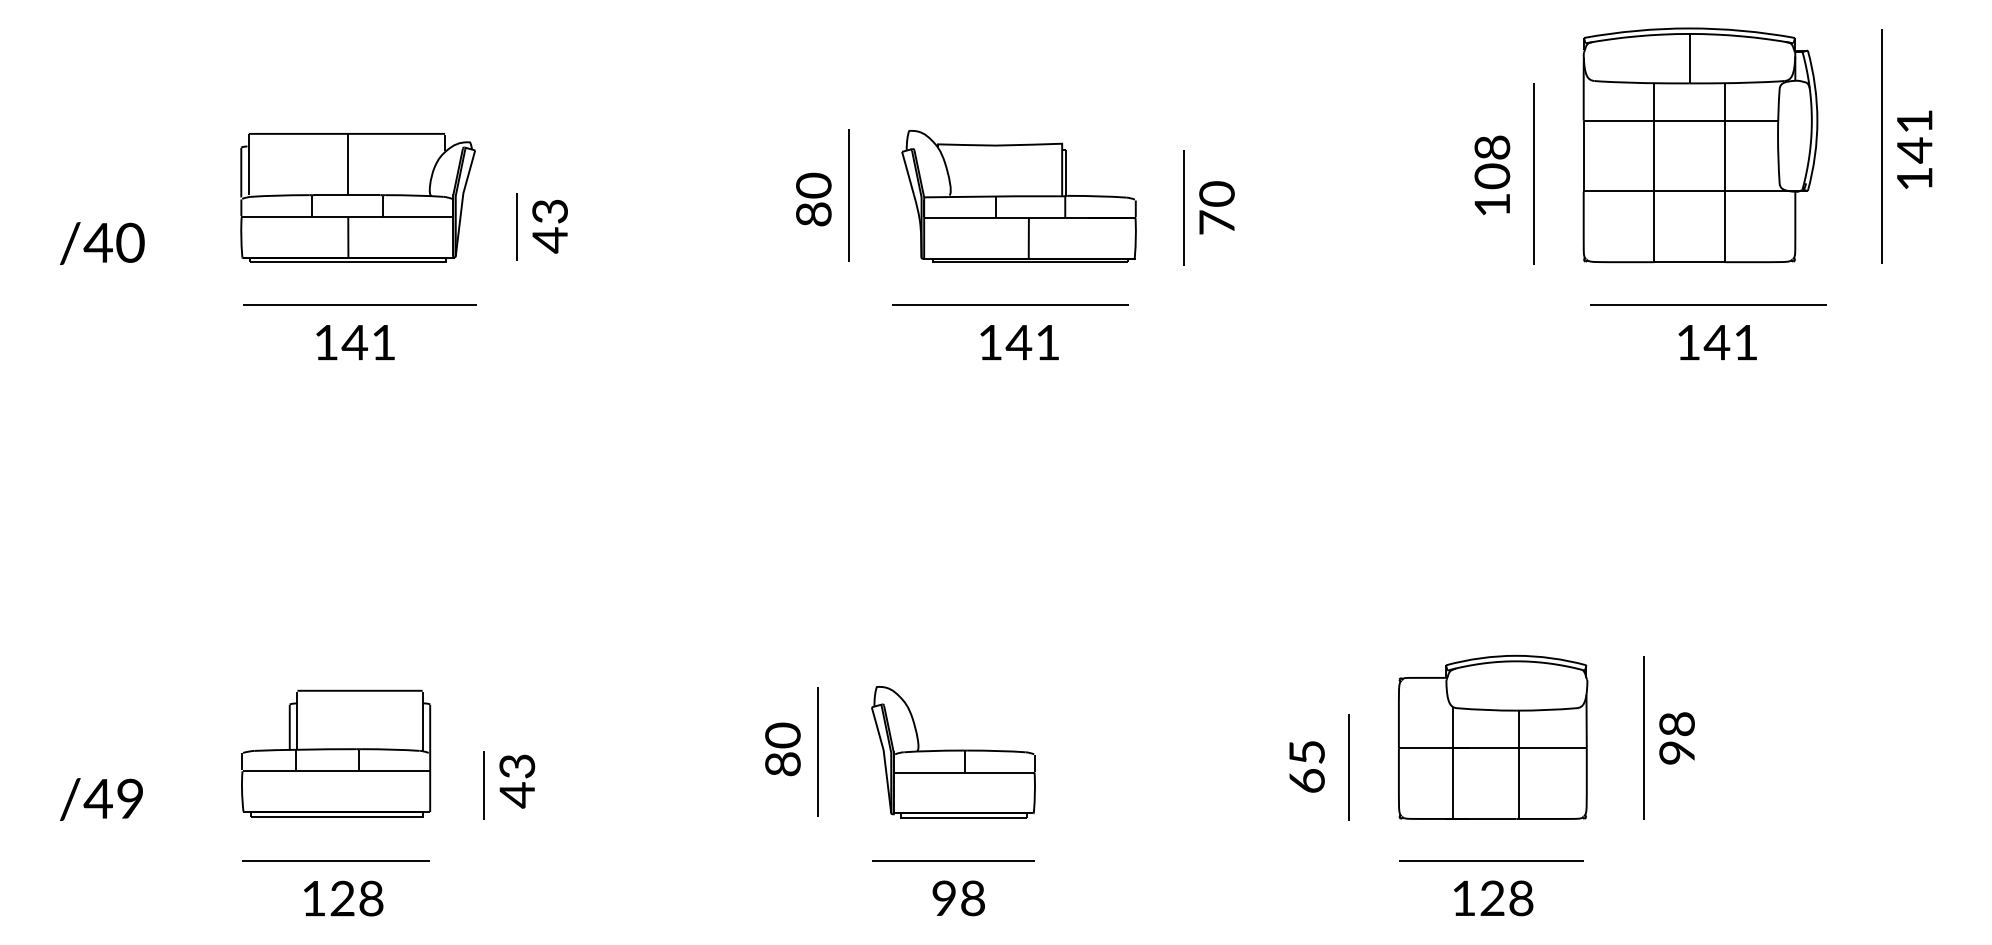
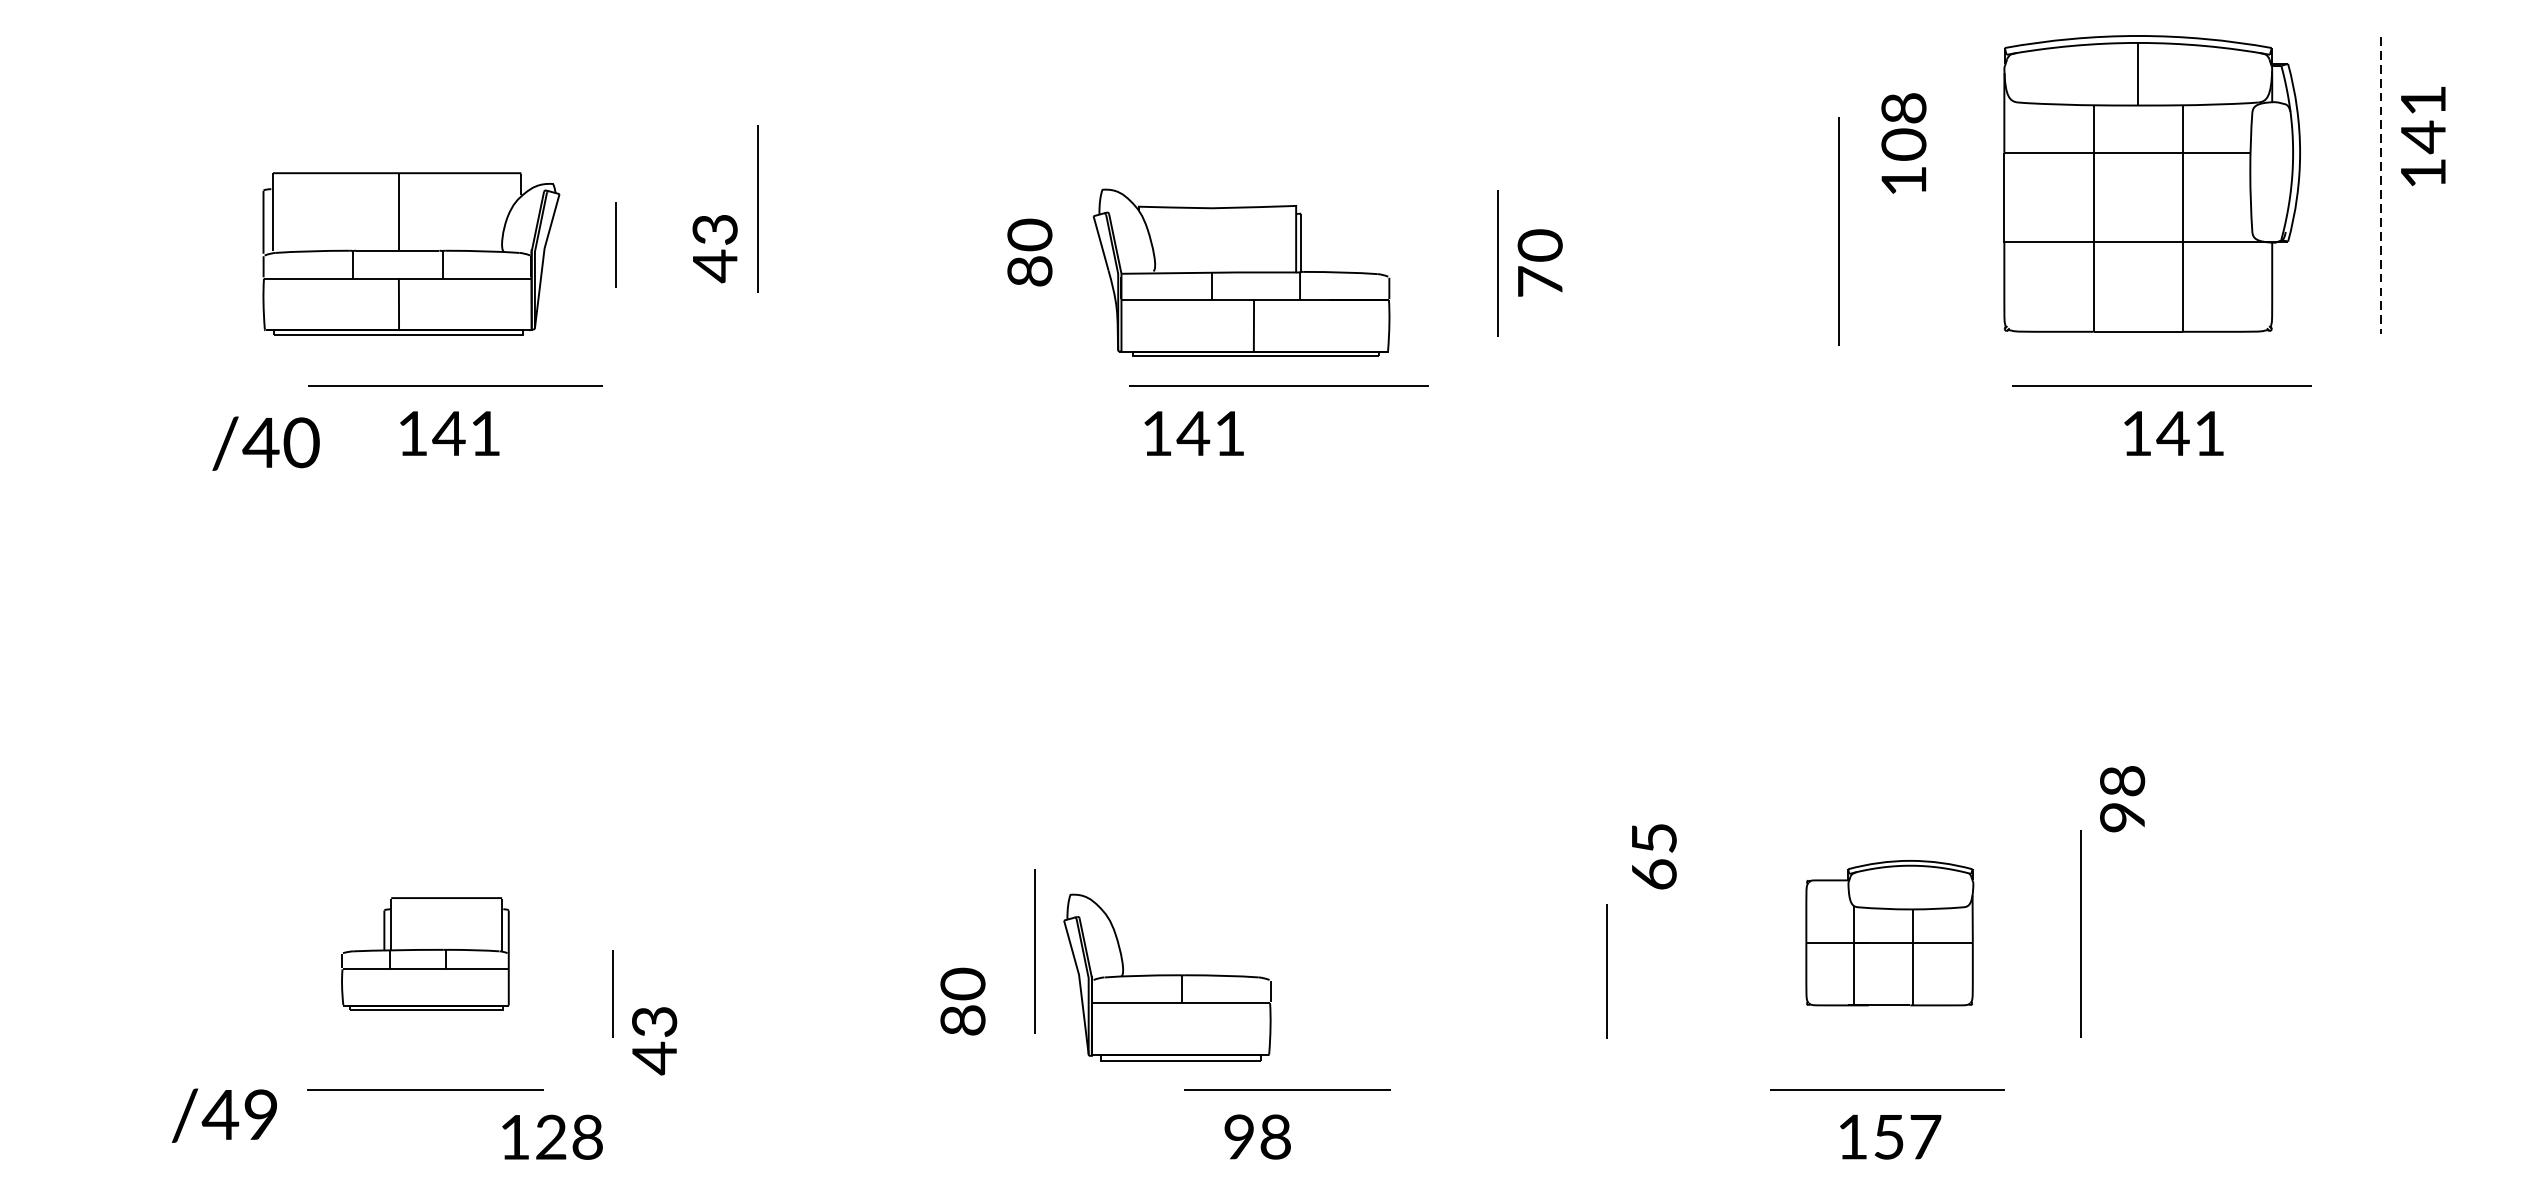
line: (1881, 147) -> (2381, 186), solid -> dashed
text: (1914, 149) -> (2423, 136), moved
line: (1533, 173) -> (1838, 230), moved
text: (1492, 174) -> (1904, 142), moved
line: (848, 195) -> (757, 209), moved
part: (1018, 196) -> (1240, 272), moved
part: (357, 197) -> (410, 253), moved
line: (516, 226) -> (615, 243), moved
text: (549, 226) -> (714, 248), moved
text: (102, 243) -> (266, 443), moved
text: (1019, 342) -> (1194, 433), moved
part: (1493, 736) -> (1890, 932), size x0.7
text: (1676, 738) -> (2121, 799), moved
text: (782, 749) -> (962, 1001), moved
part: (953, 752) -> (1167, 977), moved
part: (336, 753) -> (425, 953), size x0.7
text: (1306, 766) -> (1653, 856), moved
line: (1348, 767) -> (1606, 971), moved
text: (517, 781) -> (654, 1040), moved
text: (101, 799) -> (224, 1115), moved
line: (953, 860) -> (1287, 1089), moved
text: (343, 898) -> (552, 1137), moved
text: (958, 898) -> (1257, 1137), moved
text: (1506, 898) -> (1906, 1137), 128 -> 157

